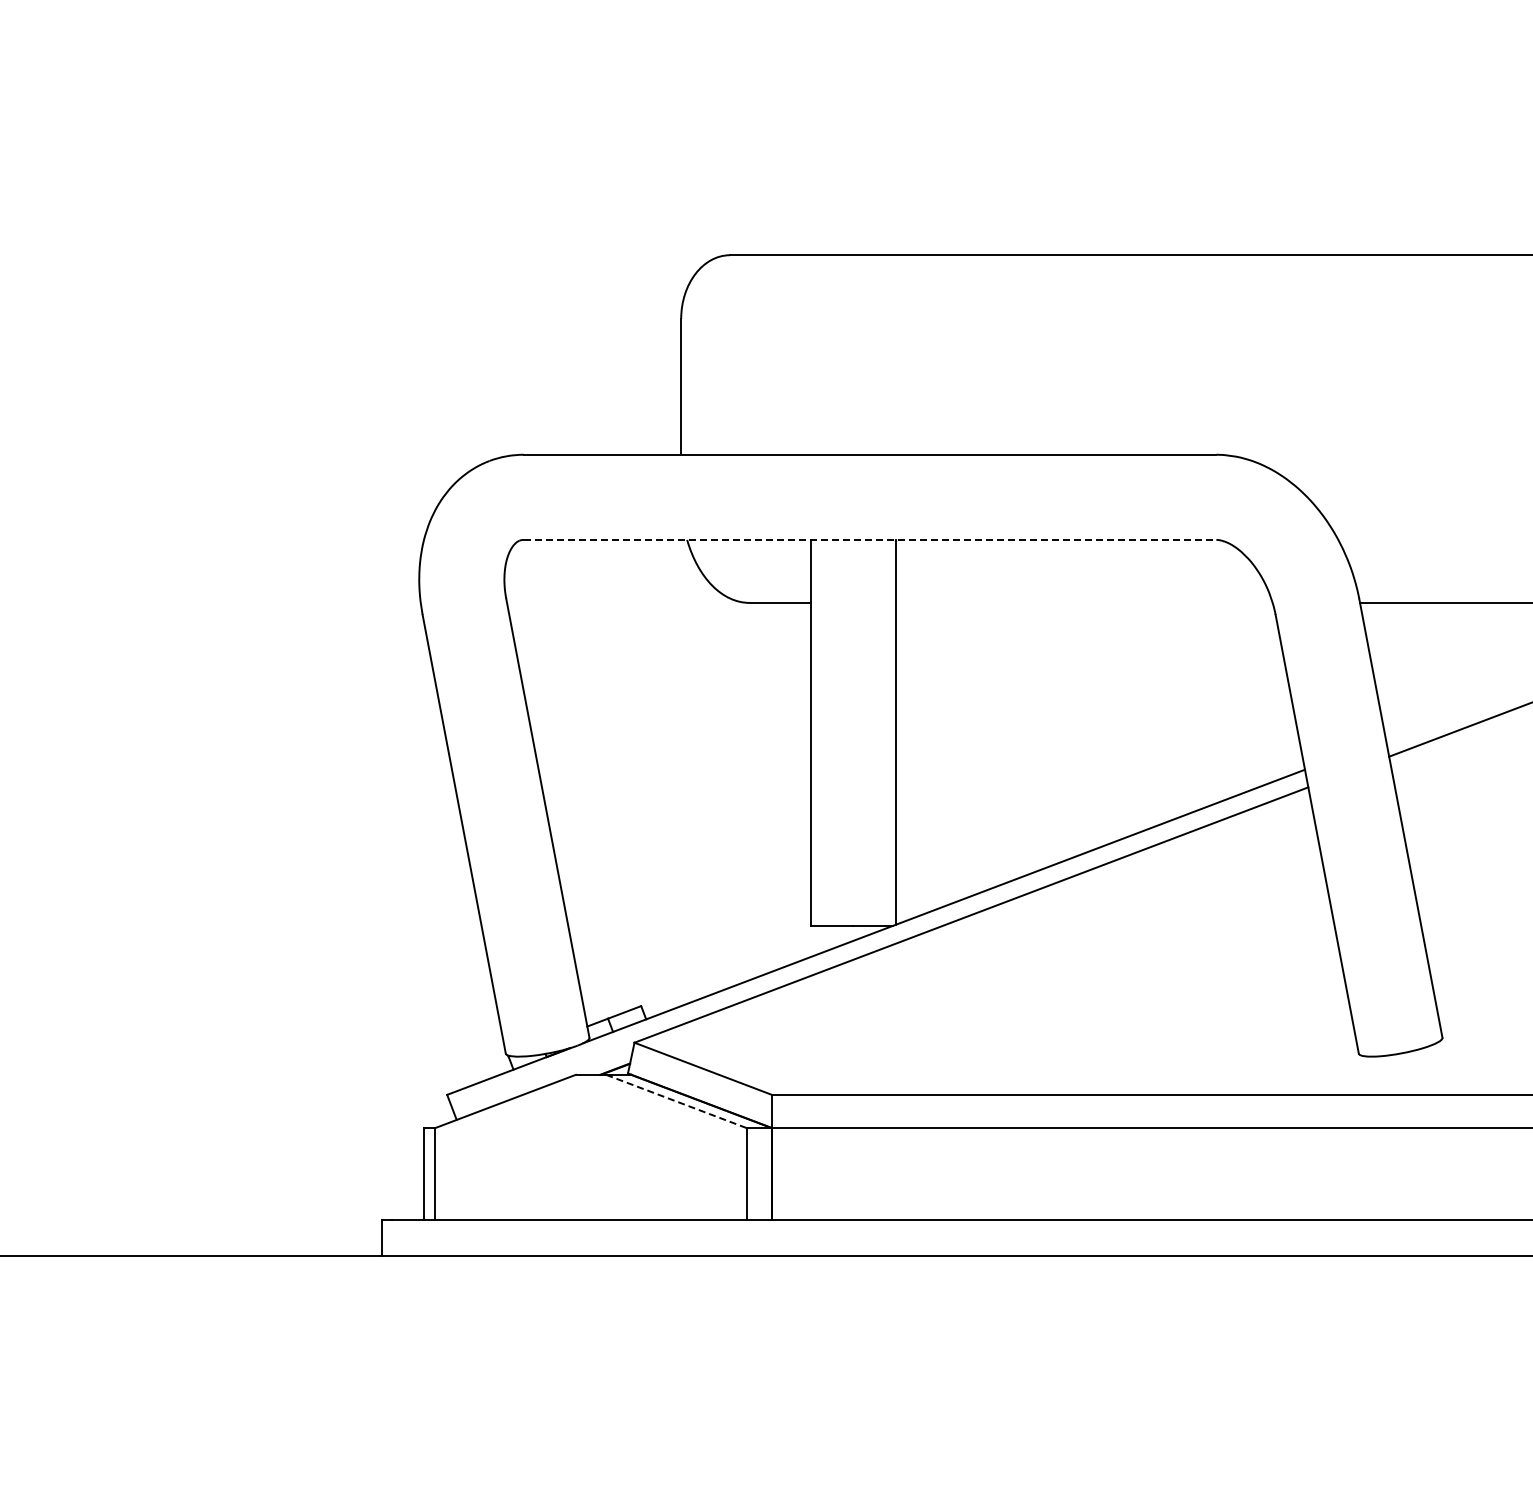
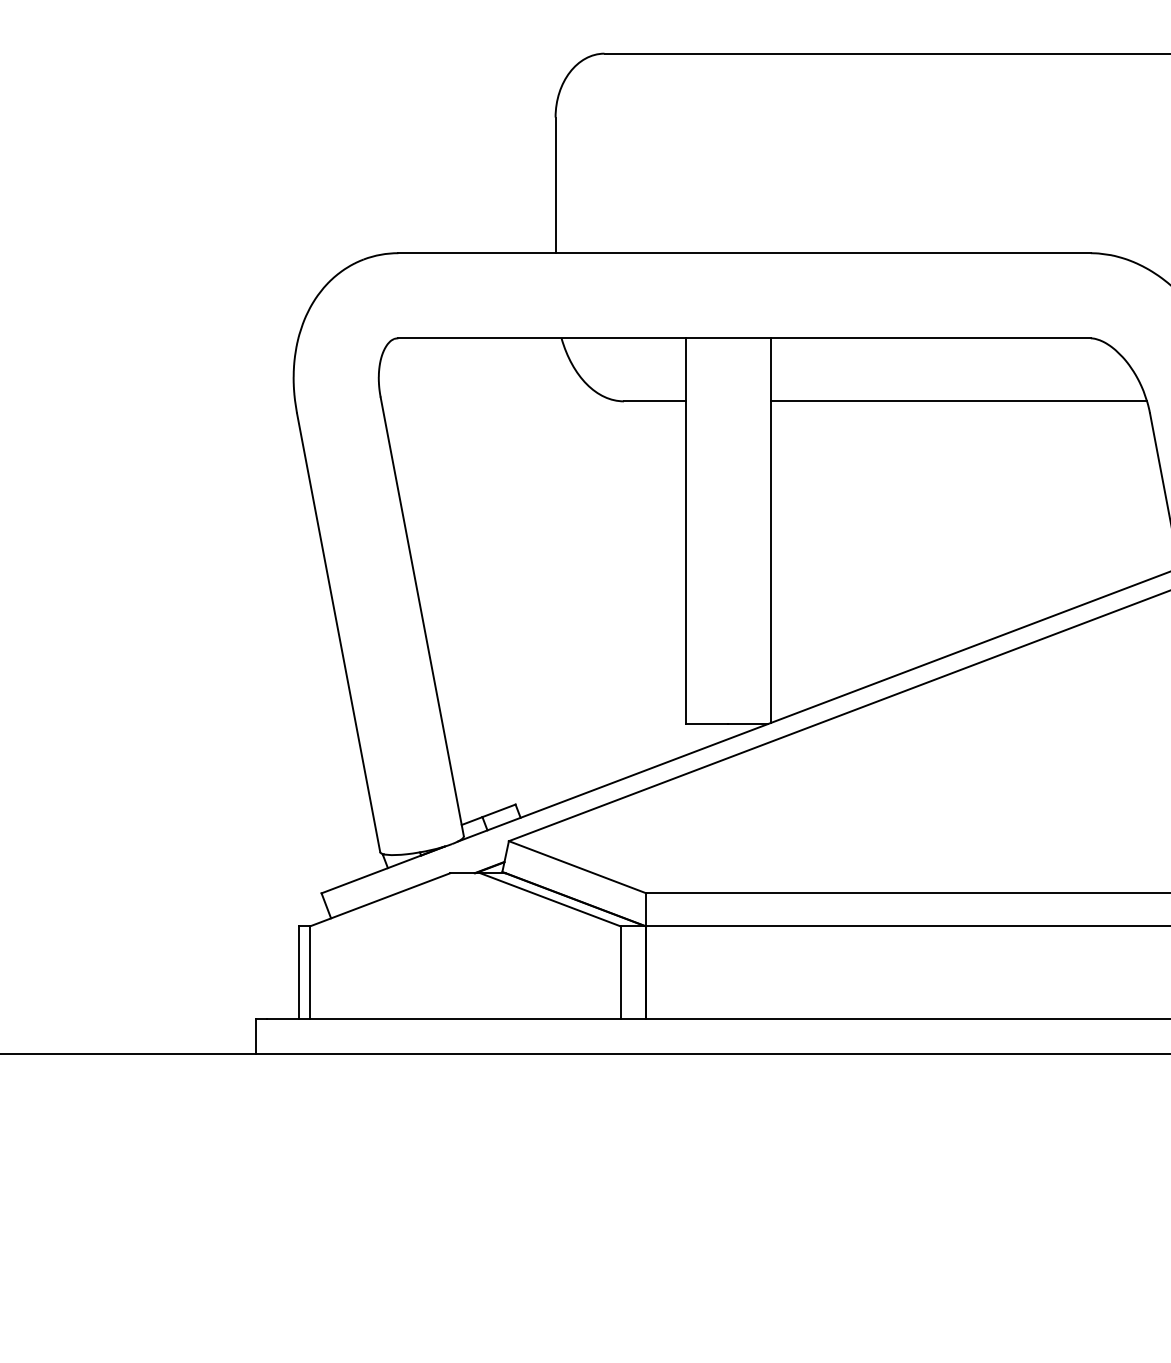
line: (870, 539) -> (744, 337), dashed -> solid
line: (1084, 602) -> (958, 400), added
line: (675, 1101) -> (549, 899), dashed -> solid

